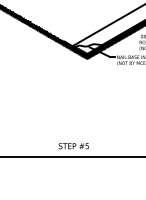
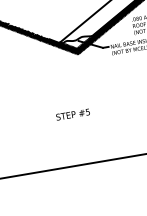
text: (73, 146) -> (72, 115), moved

